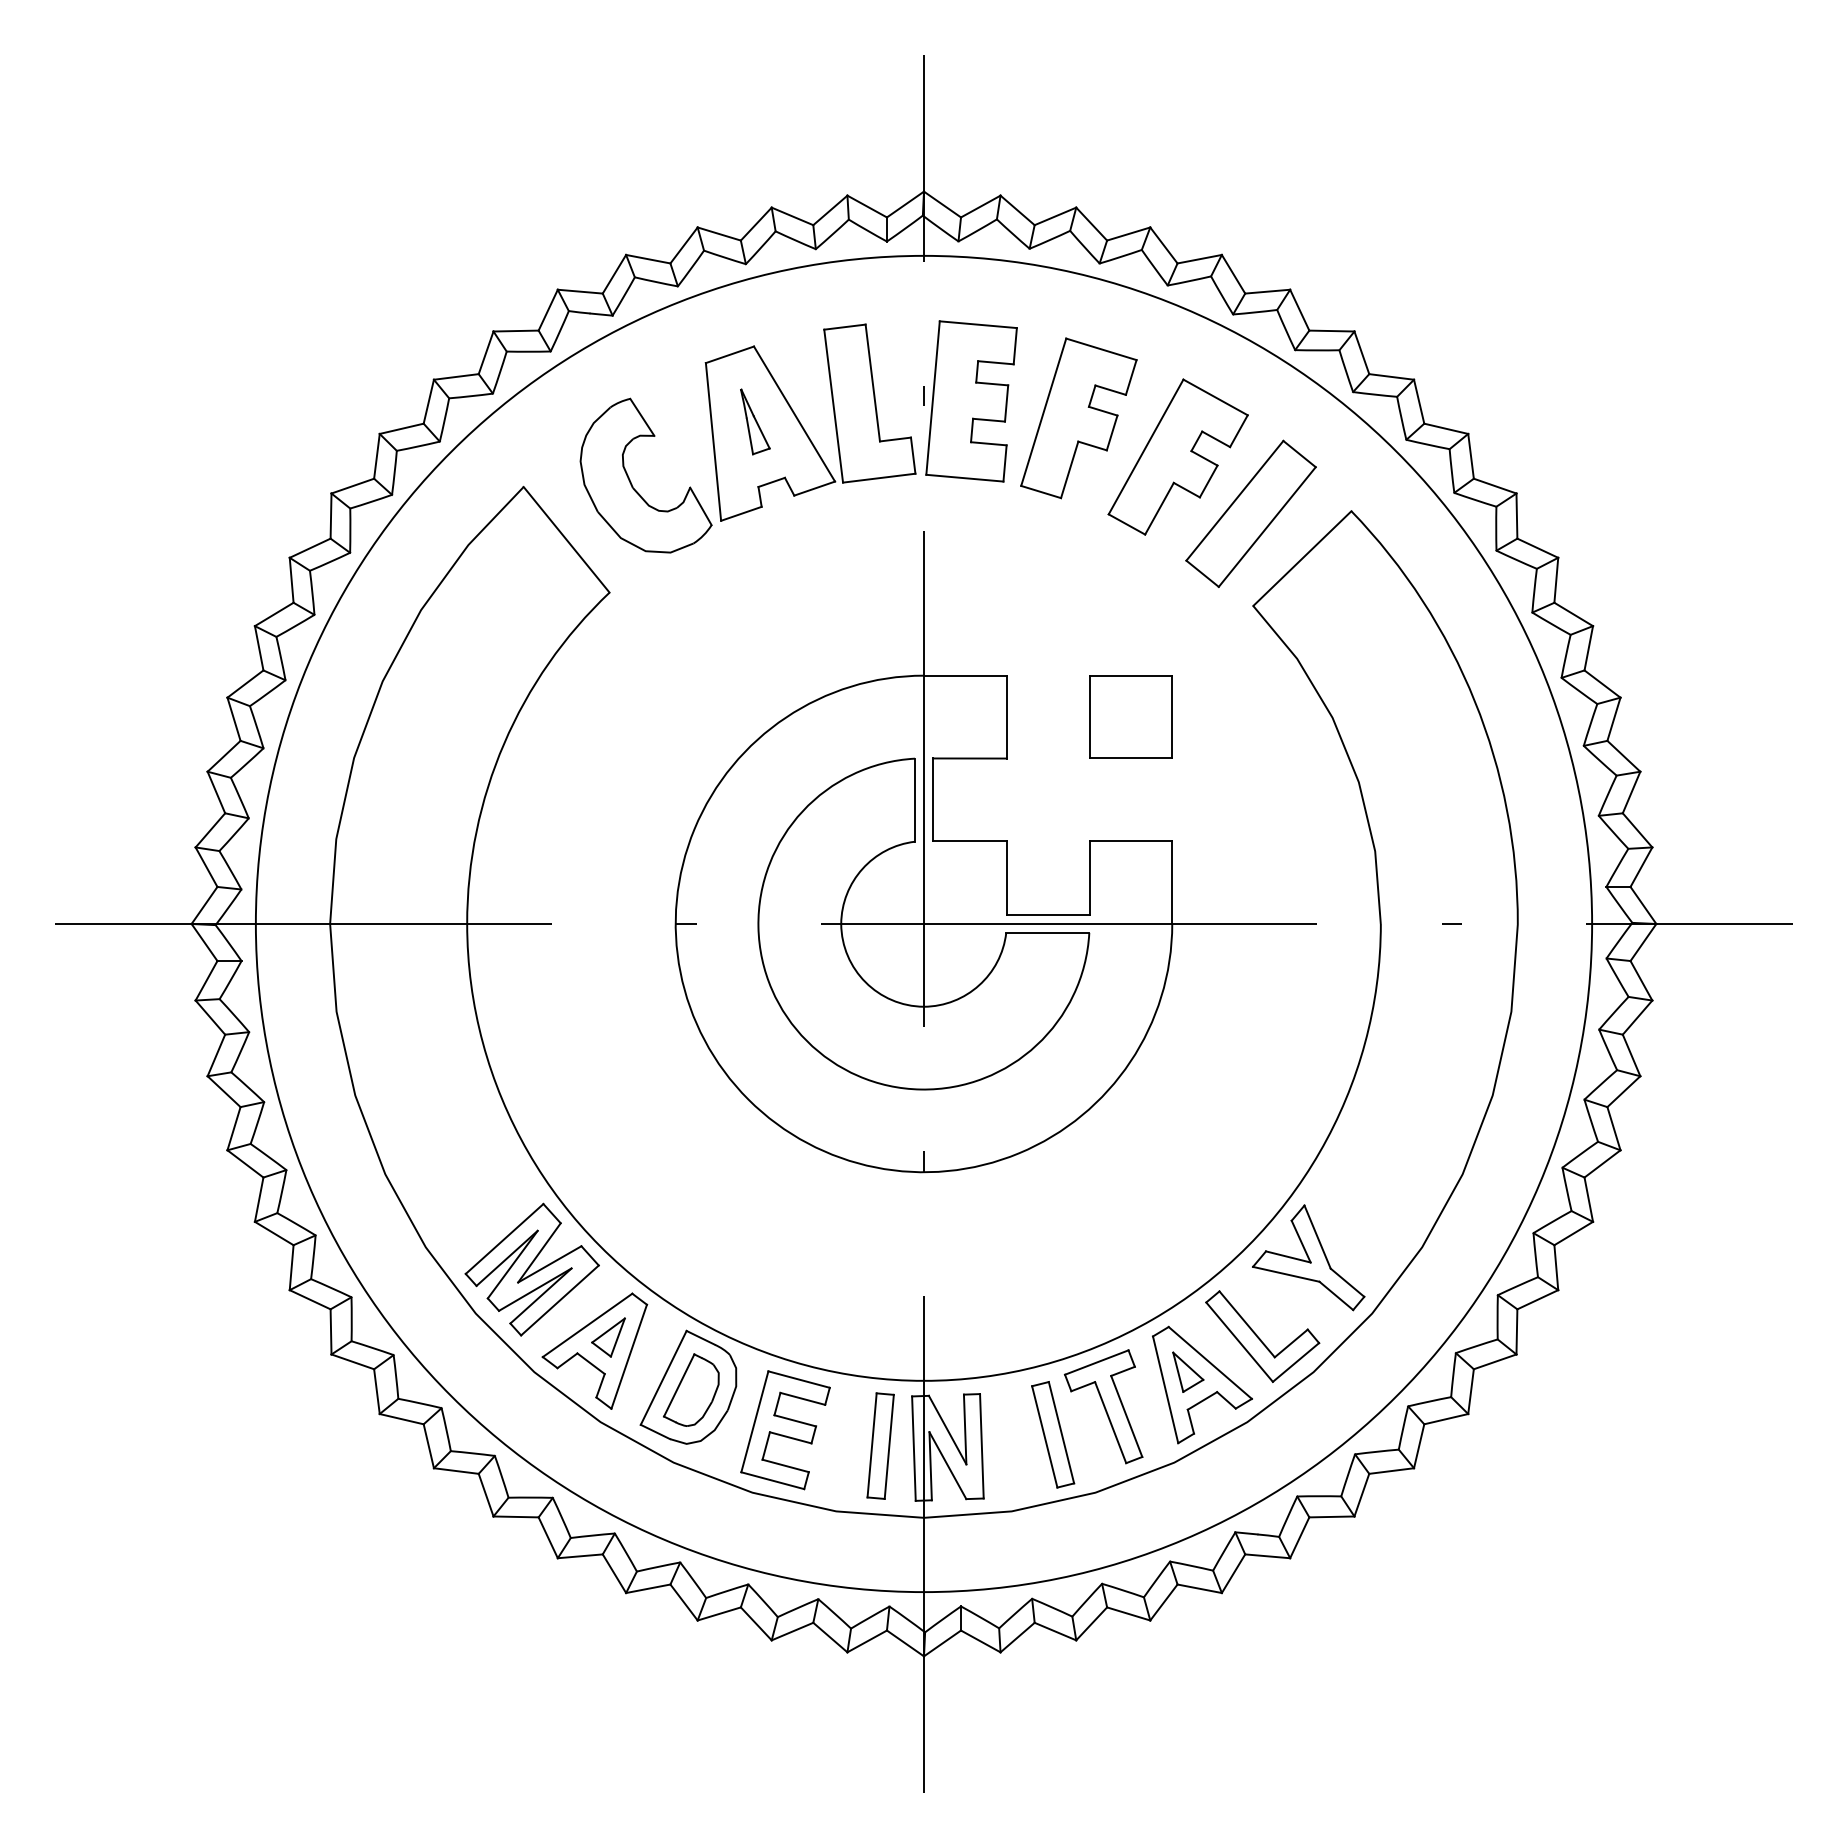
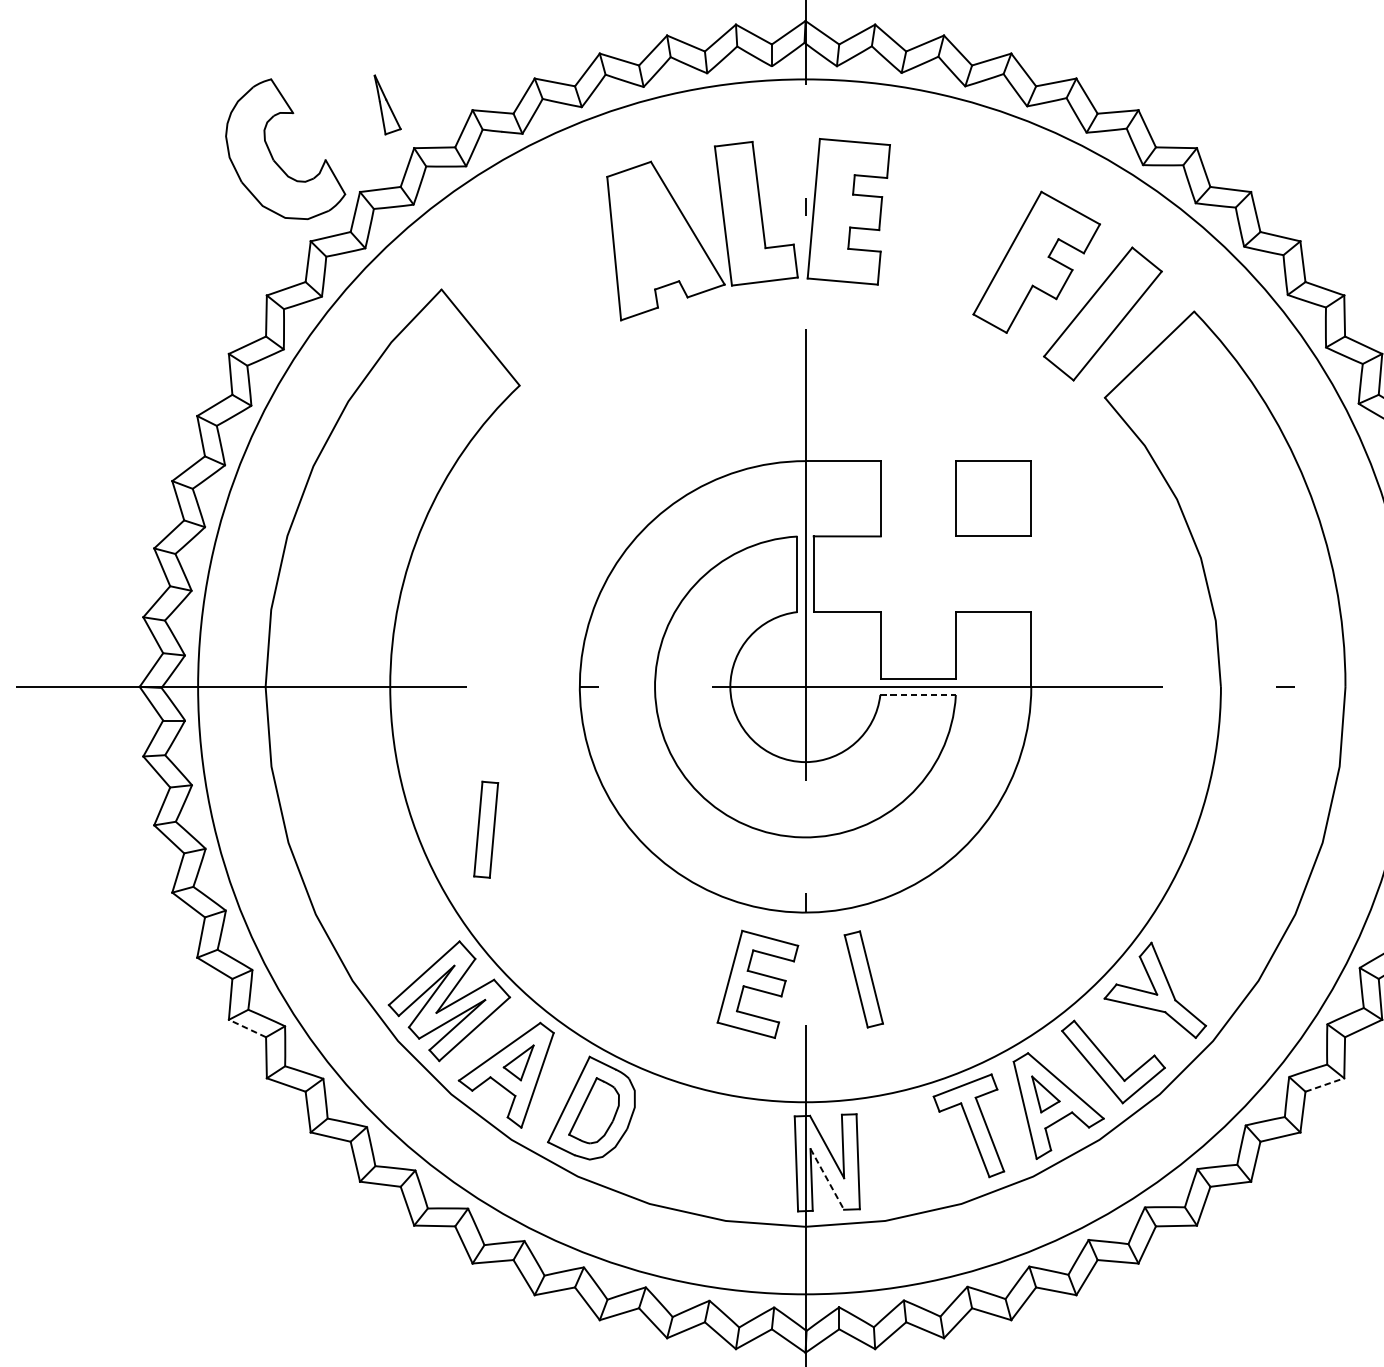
part: (1078, 418) -> (946, 227), removed
part: (755, 421) -> (387, 104), moved
part: (631, 481) -> (272, 154), moved
line: (1047, 932) -> (917, 694), solid -> dashed
line: (310, 1299) -> (247, 1028), solid -> dashed
line: (1495, 1361) -> (1325, 1084), solid -> dashed
part: (785, 1430) -> (757, 984), moved
part: (1053, 1434) -> (864, 979), moved
part: (880, 1445) -> (485, 829), moved
line: (948, 1466) -> (827, 1180), solid -> dashed

